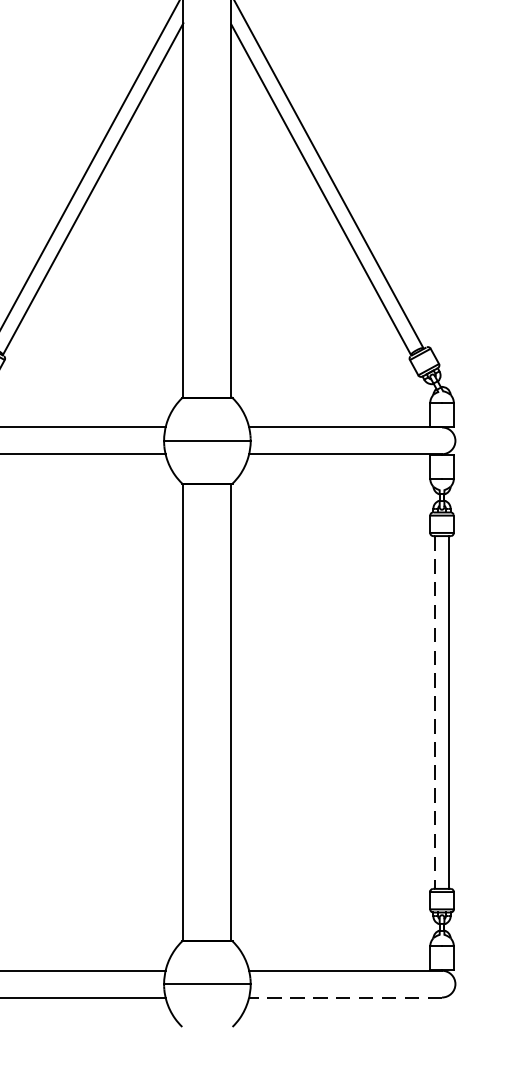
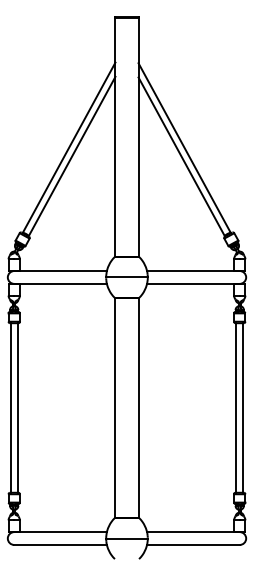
line: (435, 711) -> (236, 407), dashed -> solid
line: (343, 996) -> (192, 544), dashed -> solid

